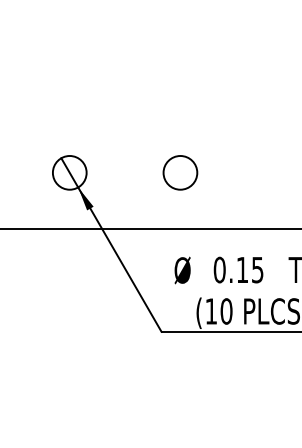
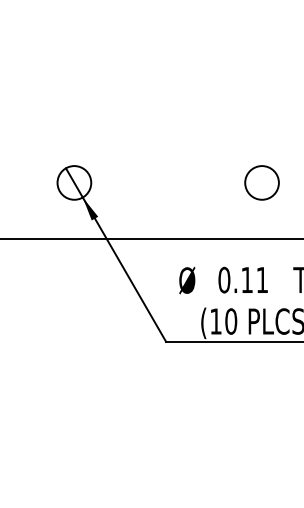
circle: (179, 172) -> (261, 182), moved
text: (256, 270) -> (261, 280), 0.15 -> 0.11

